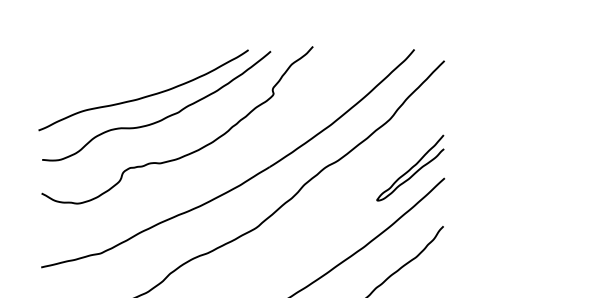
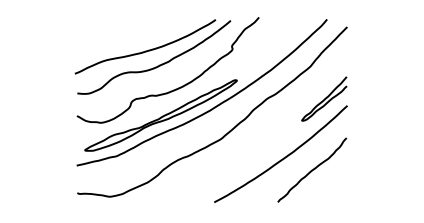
part: (166, 192) -> (160, 115), added

